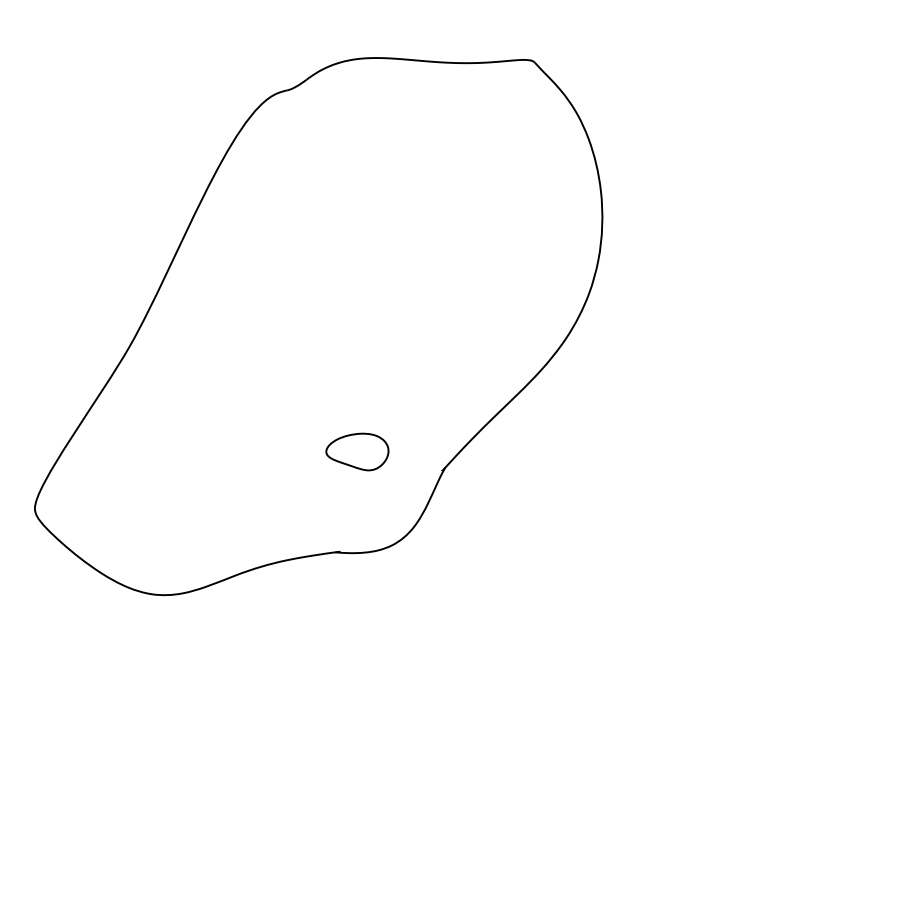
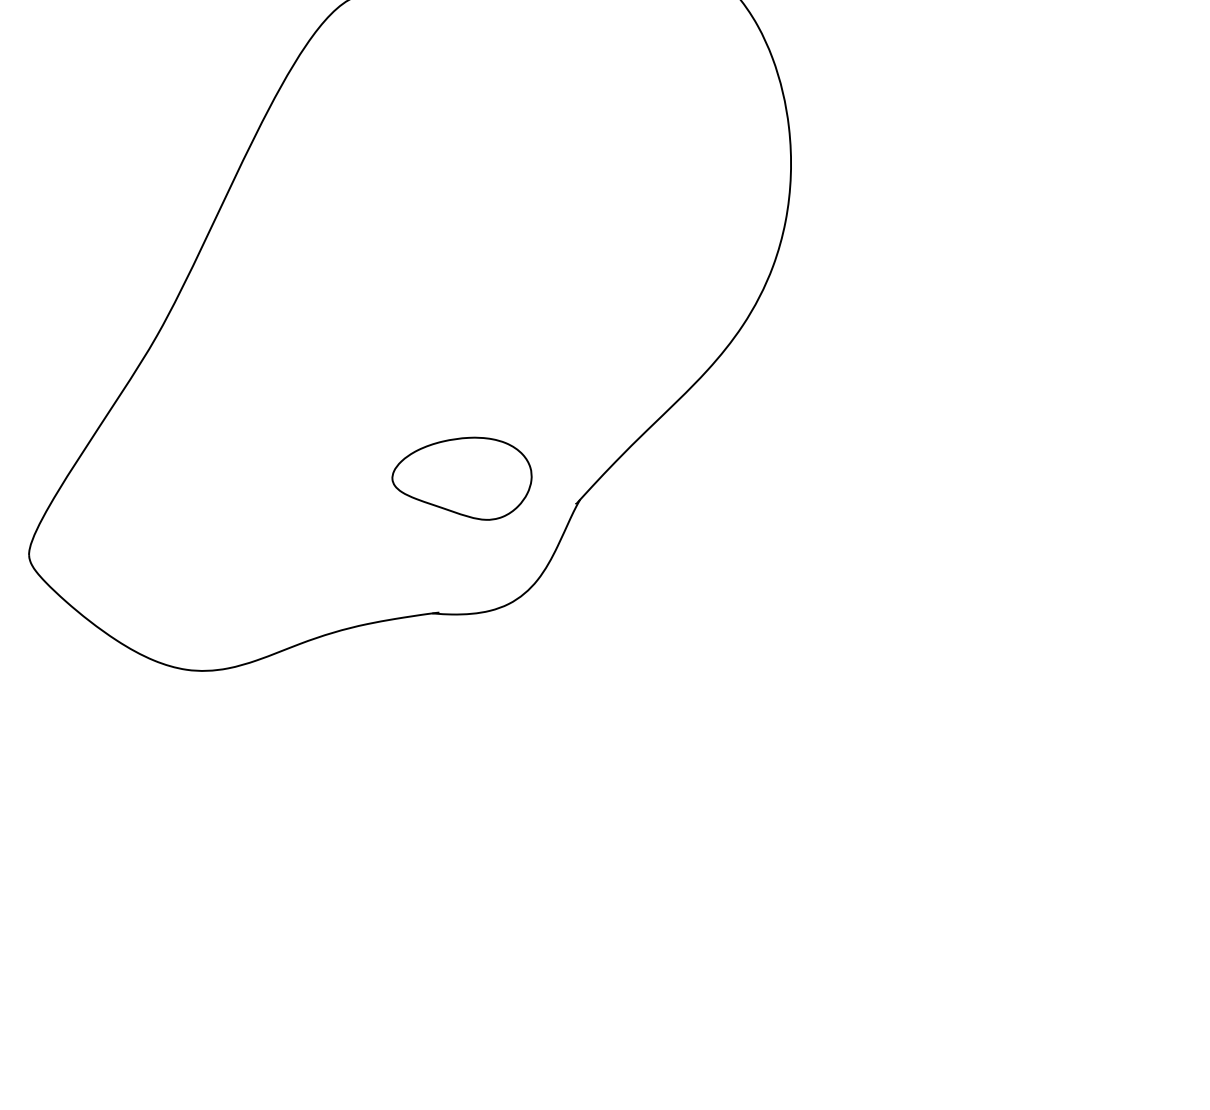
part: (357, 451) -> (462, 478), size x1.67

